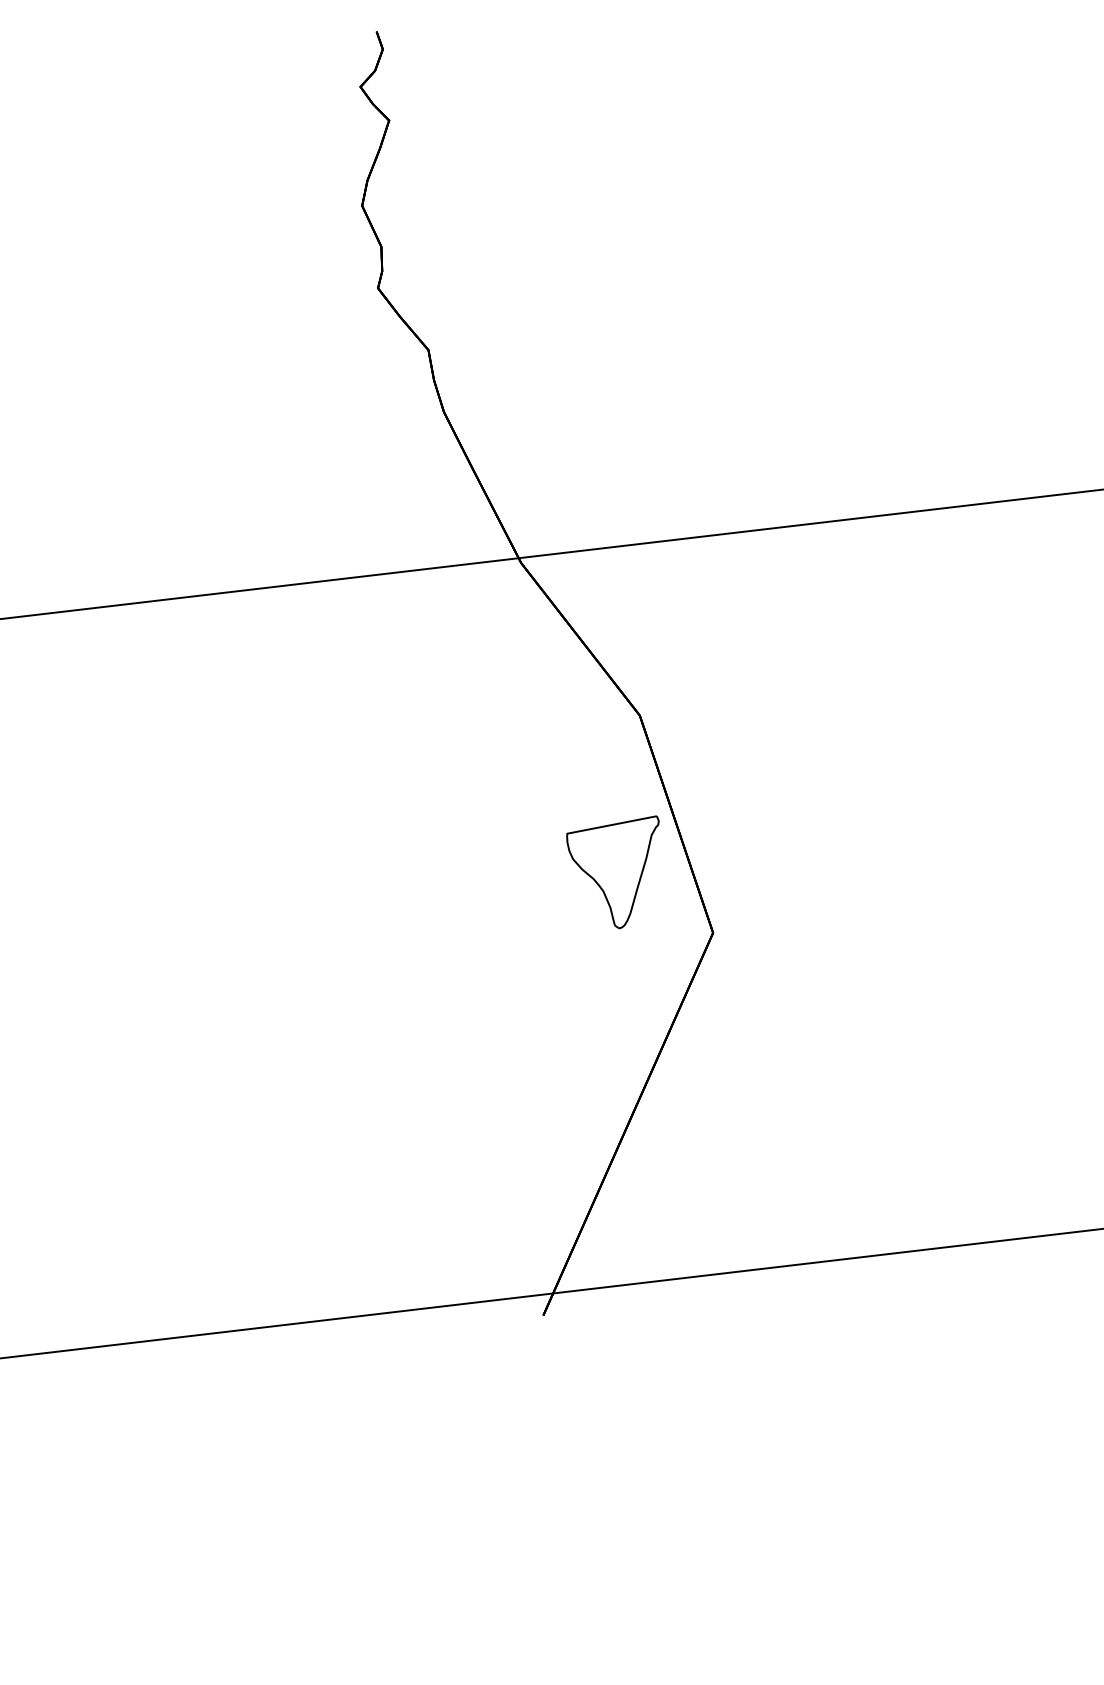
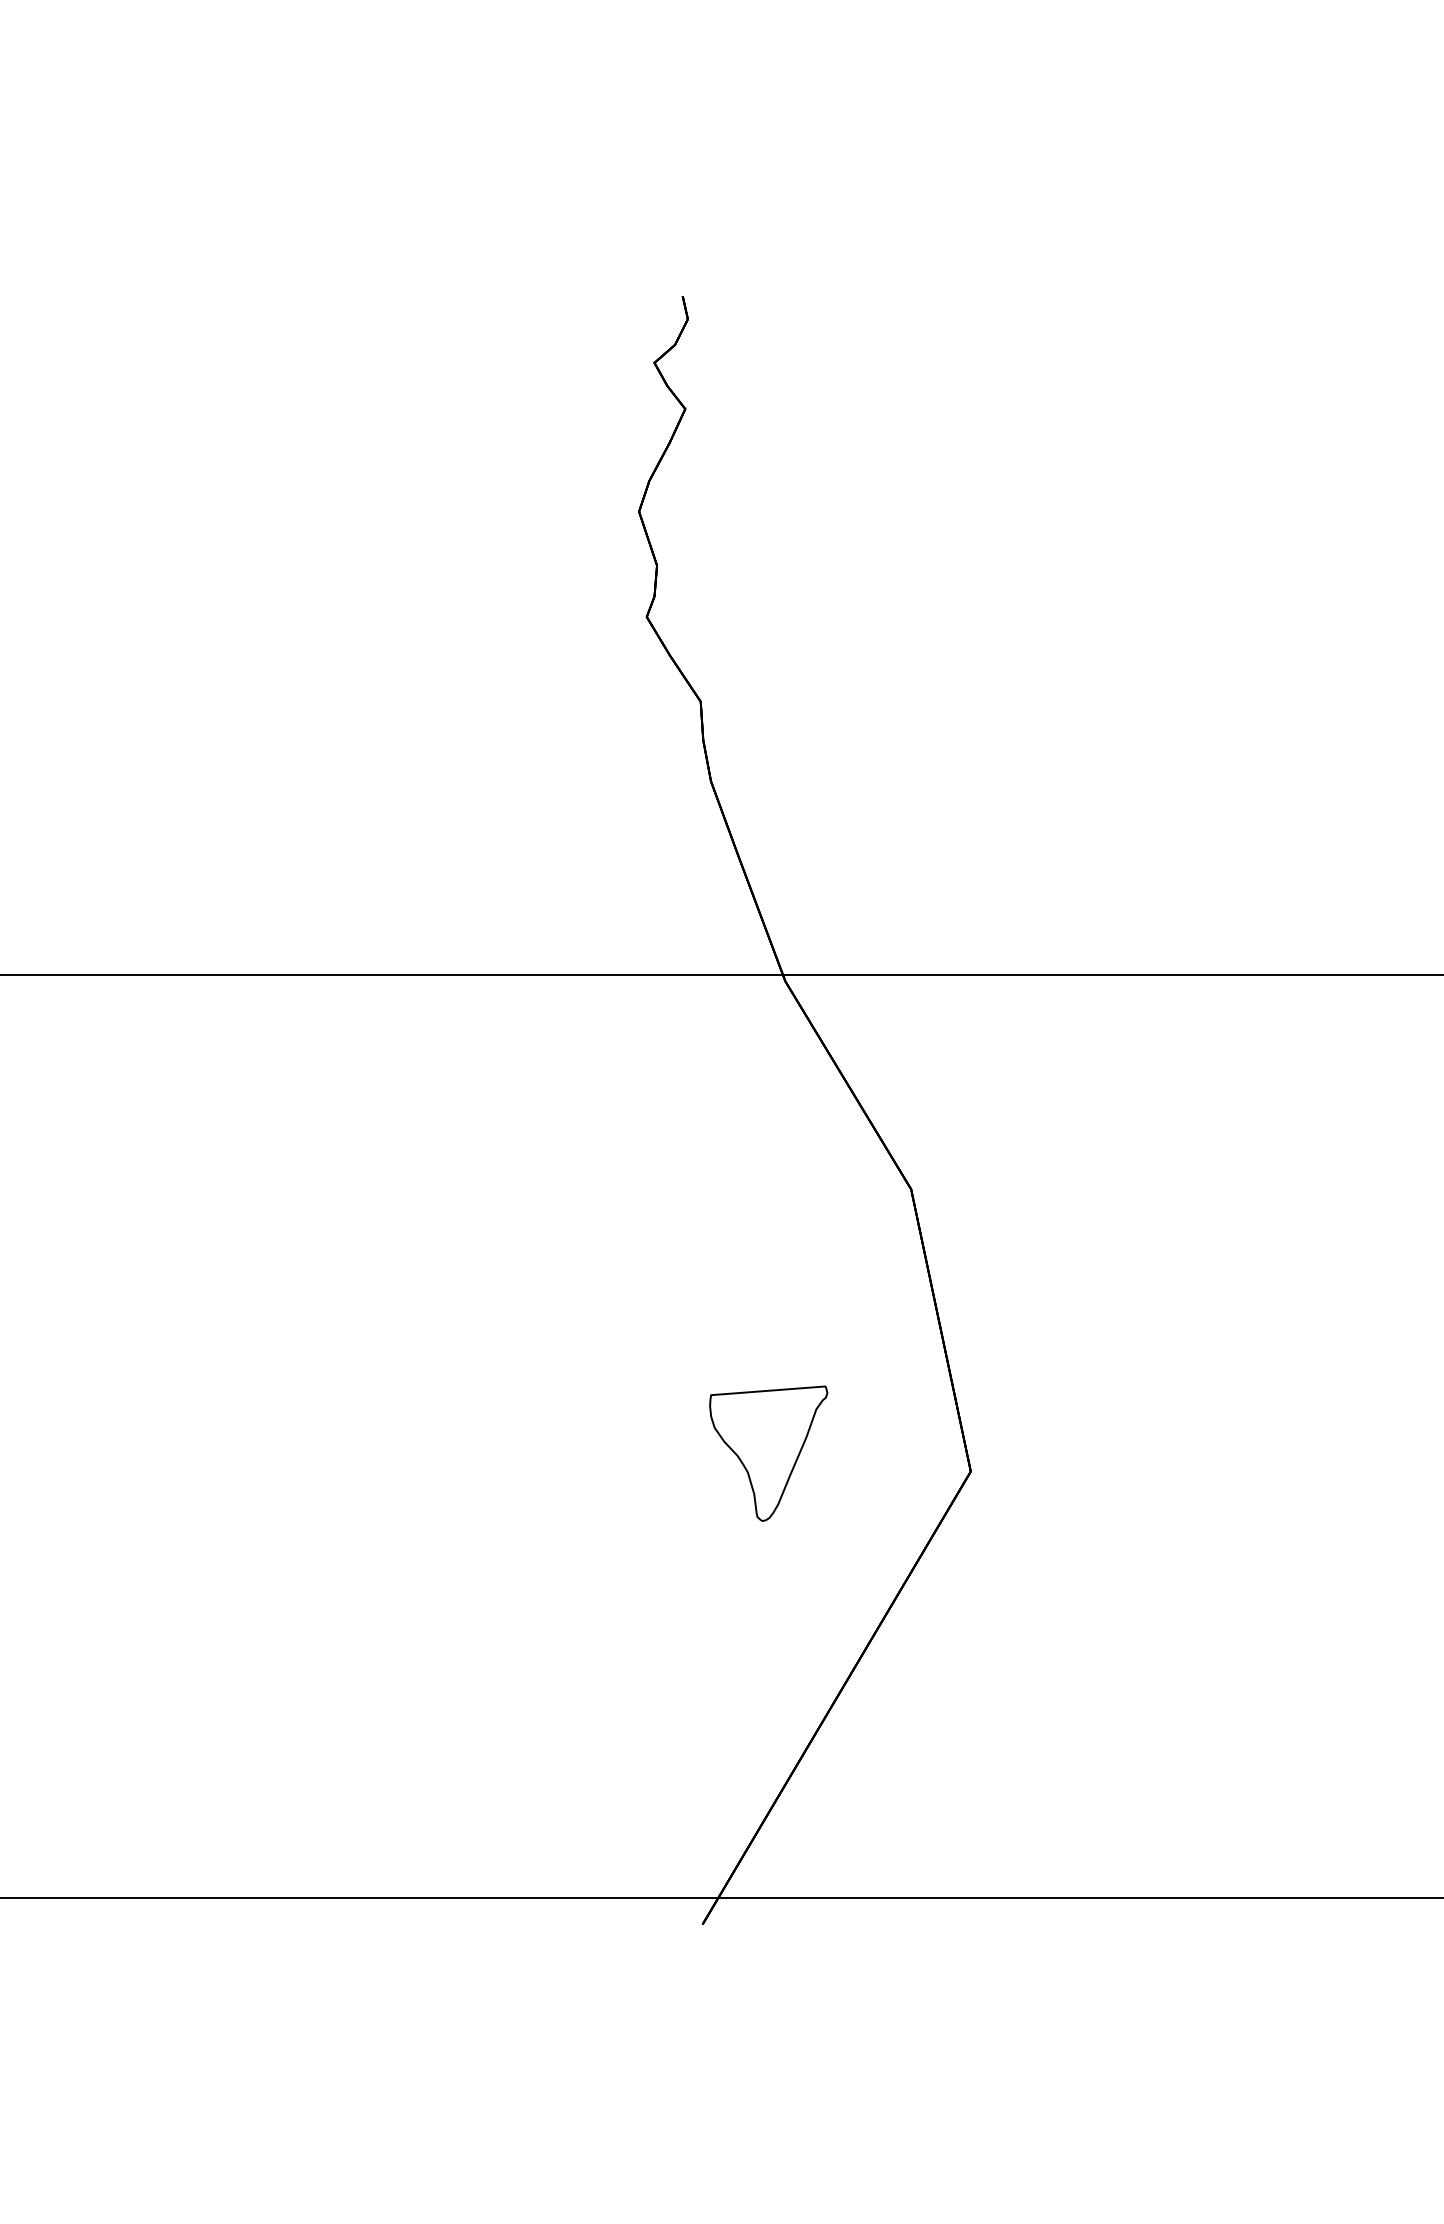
part: (617, 874) -> (768, 1453), moved

